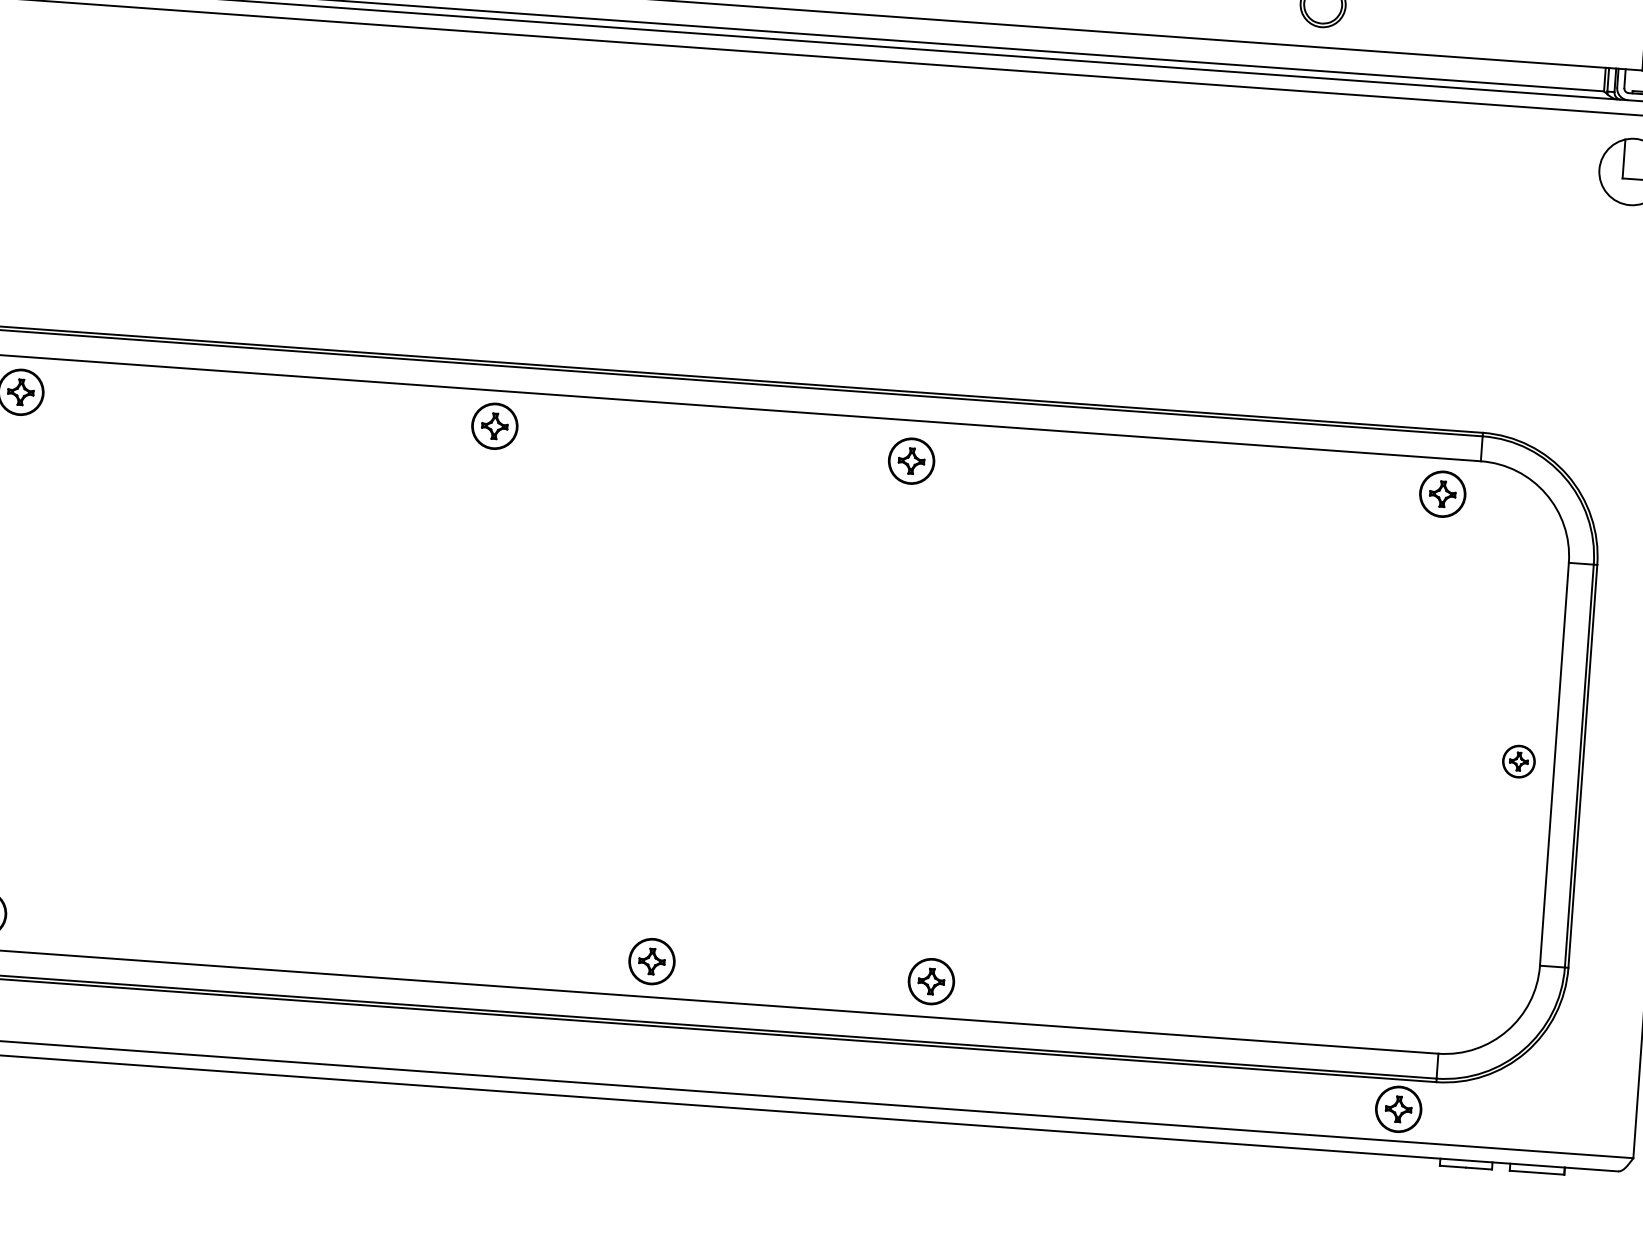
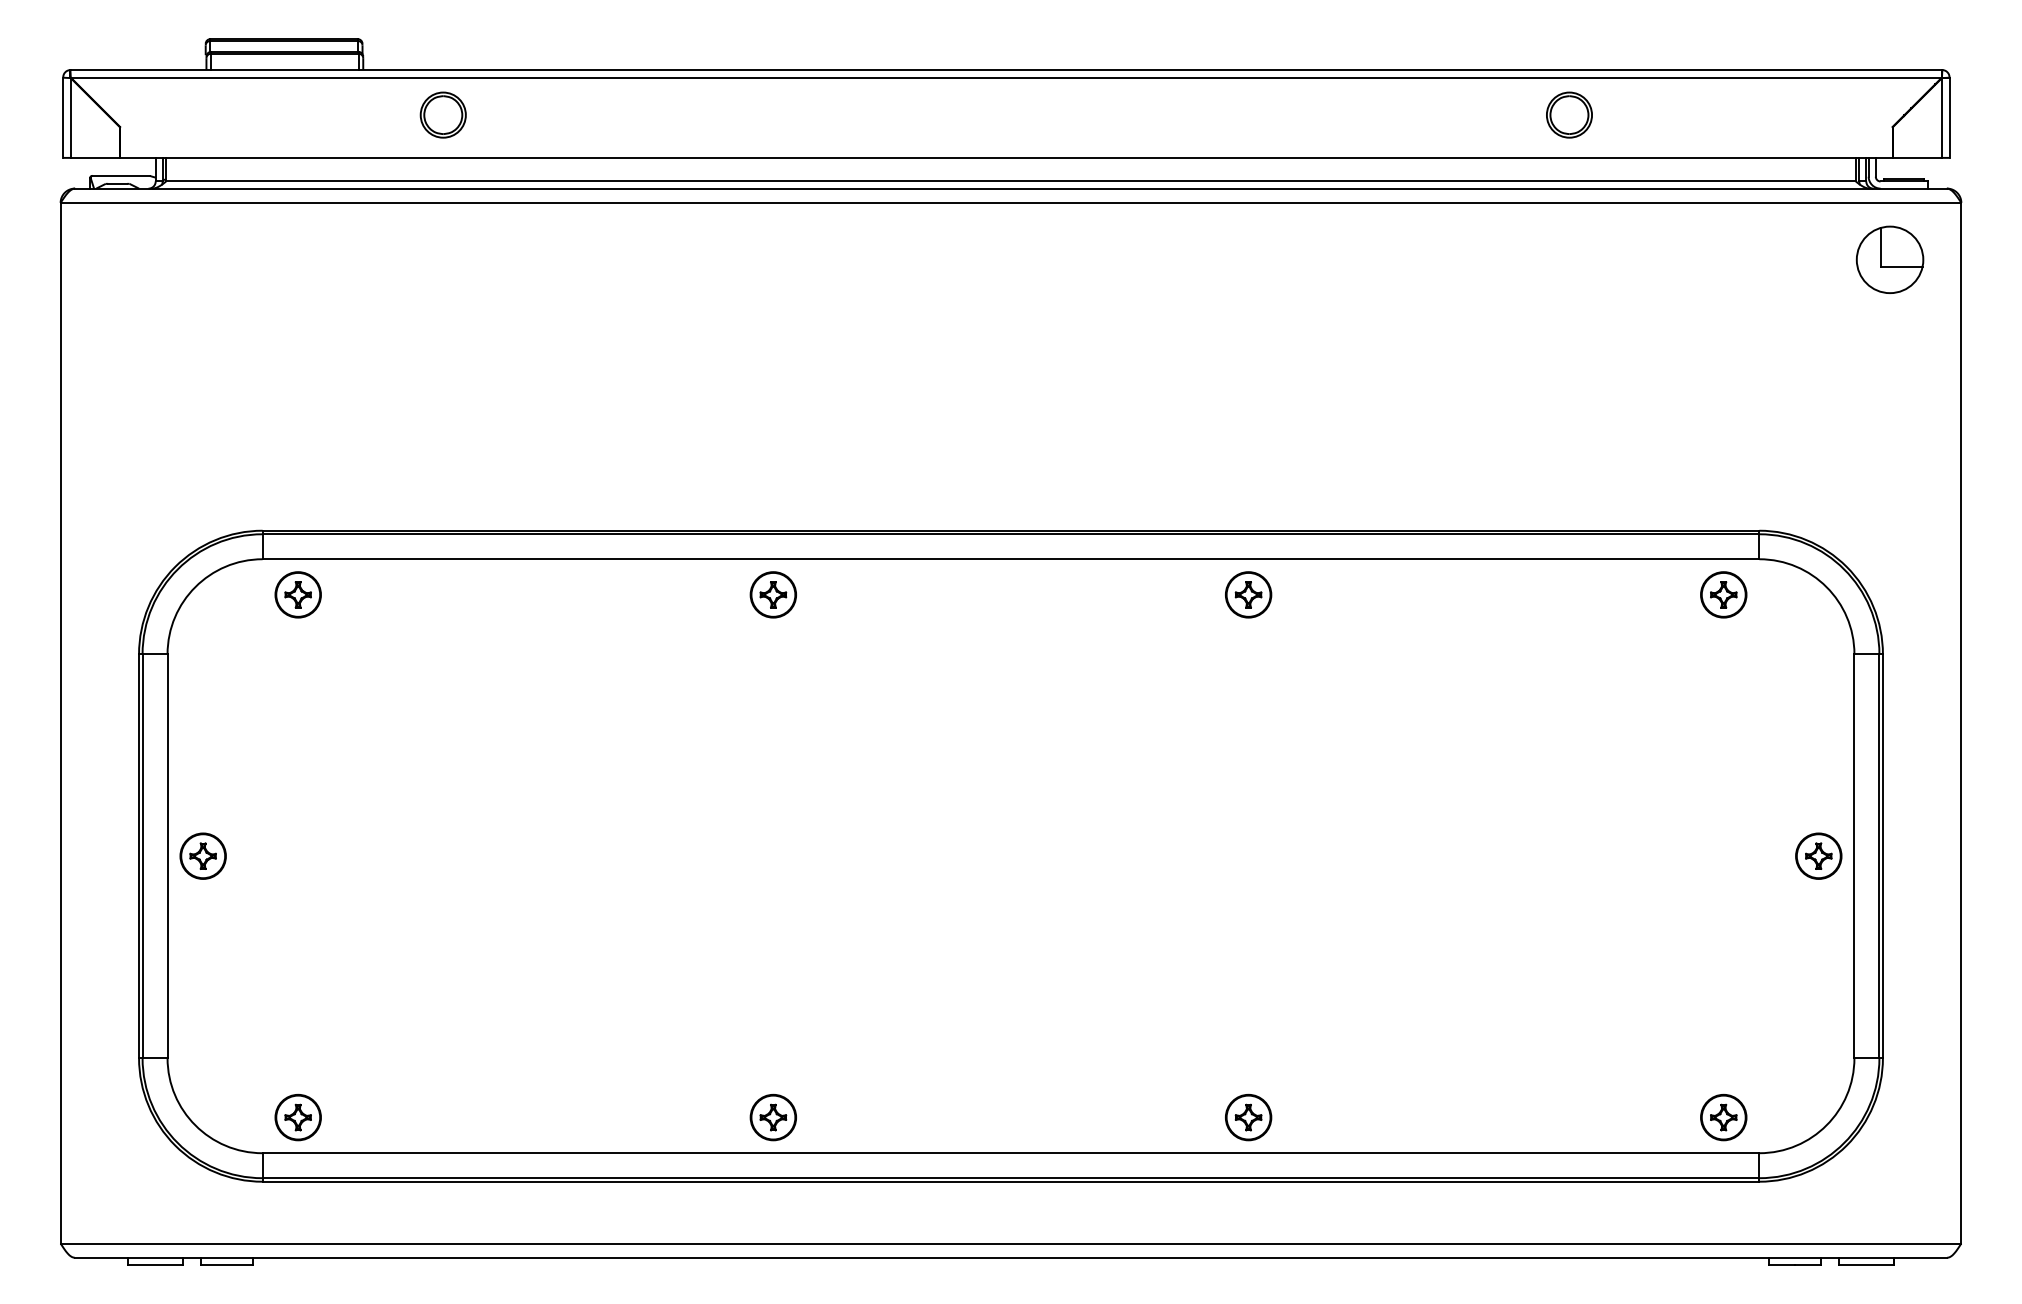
part: (911, 460) -> (1248, 594), moved
part: (1518, 760) -> (1818, 855), size x1.43
part: (651, 961) -> (772, 1117), moved
part: (1398, 1109) -> (1723, 1117), moved

